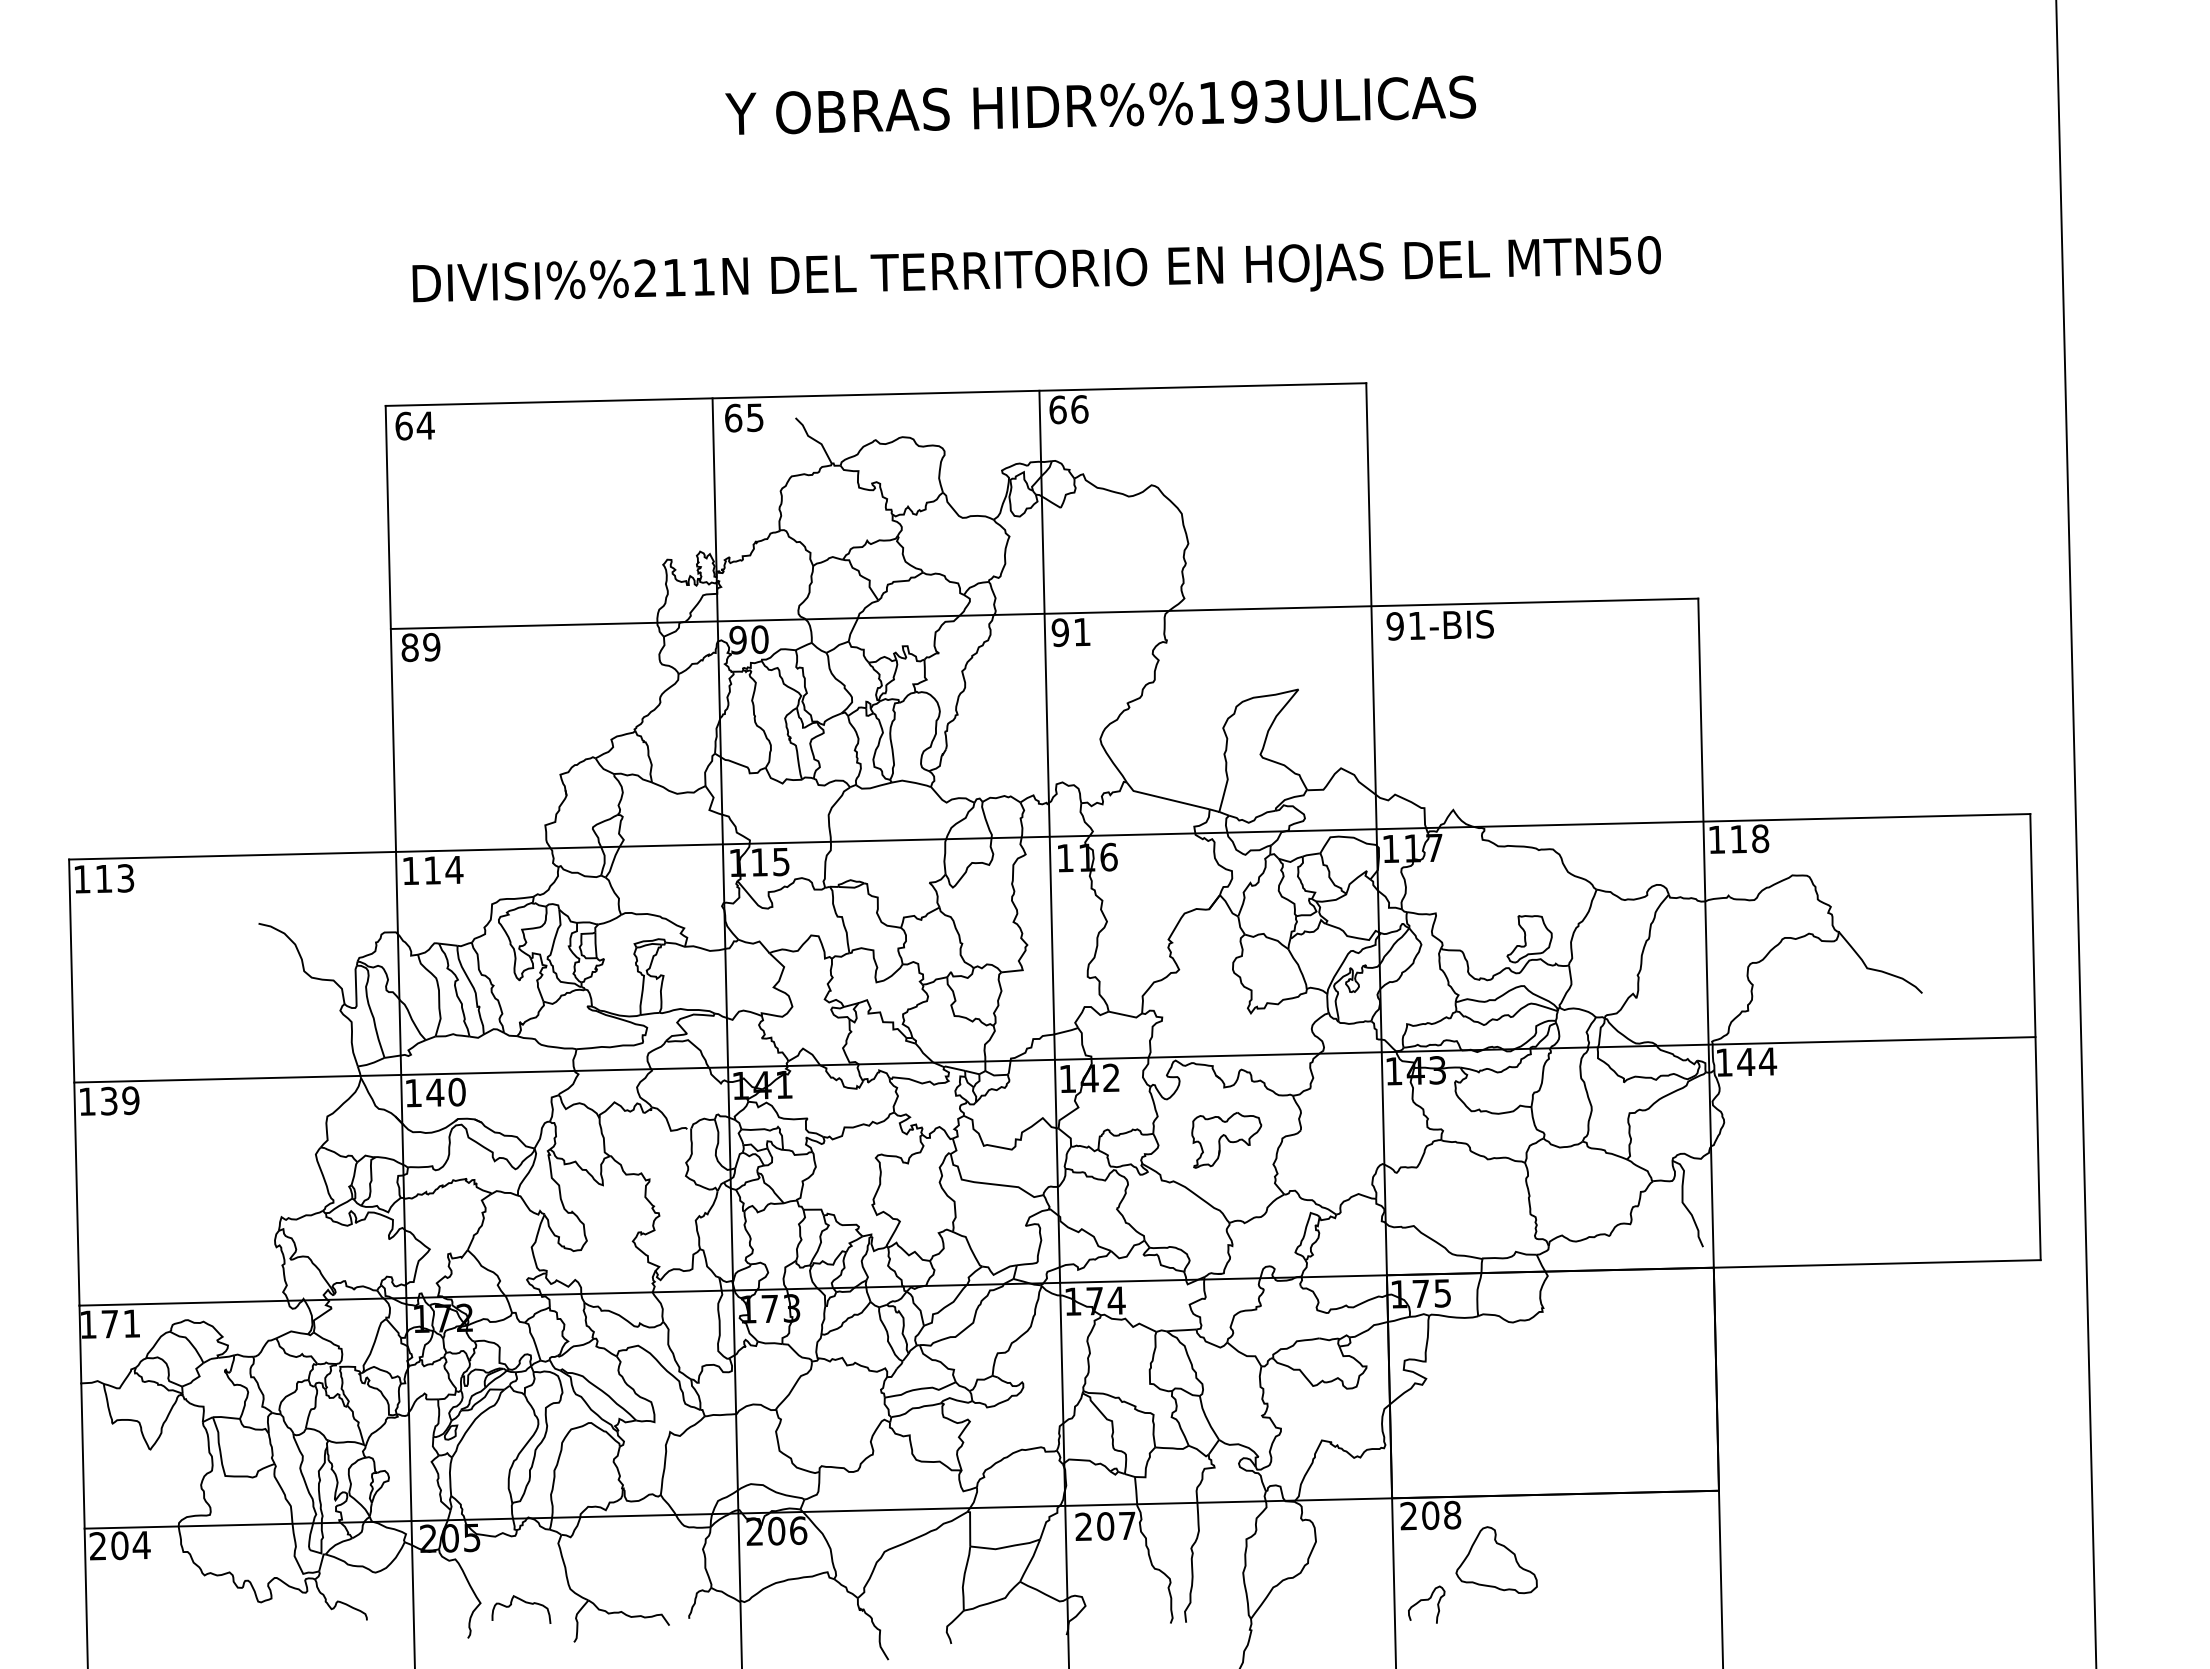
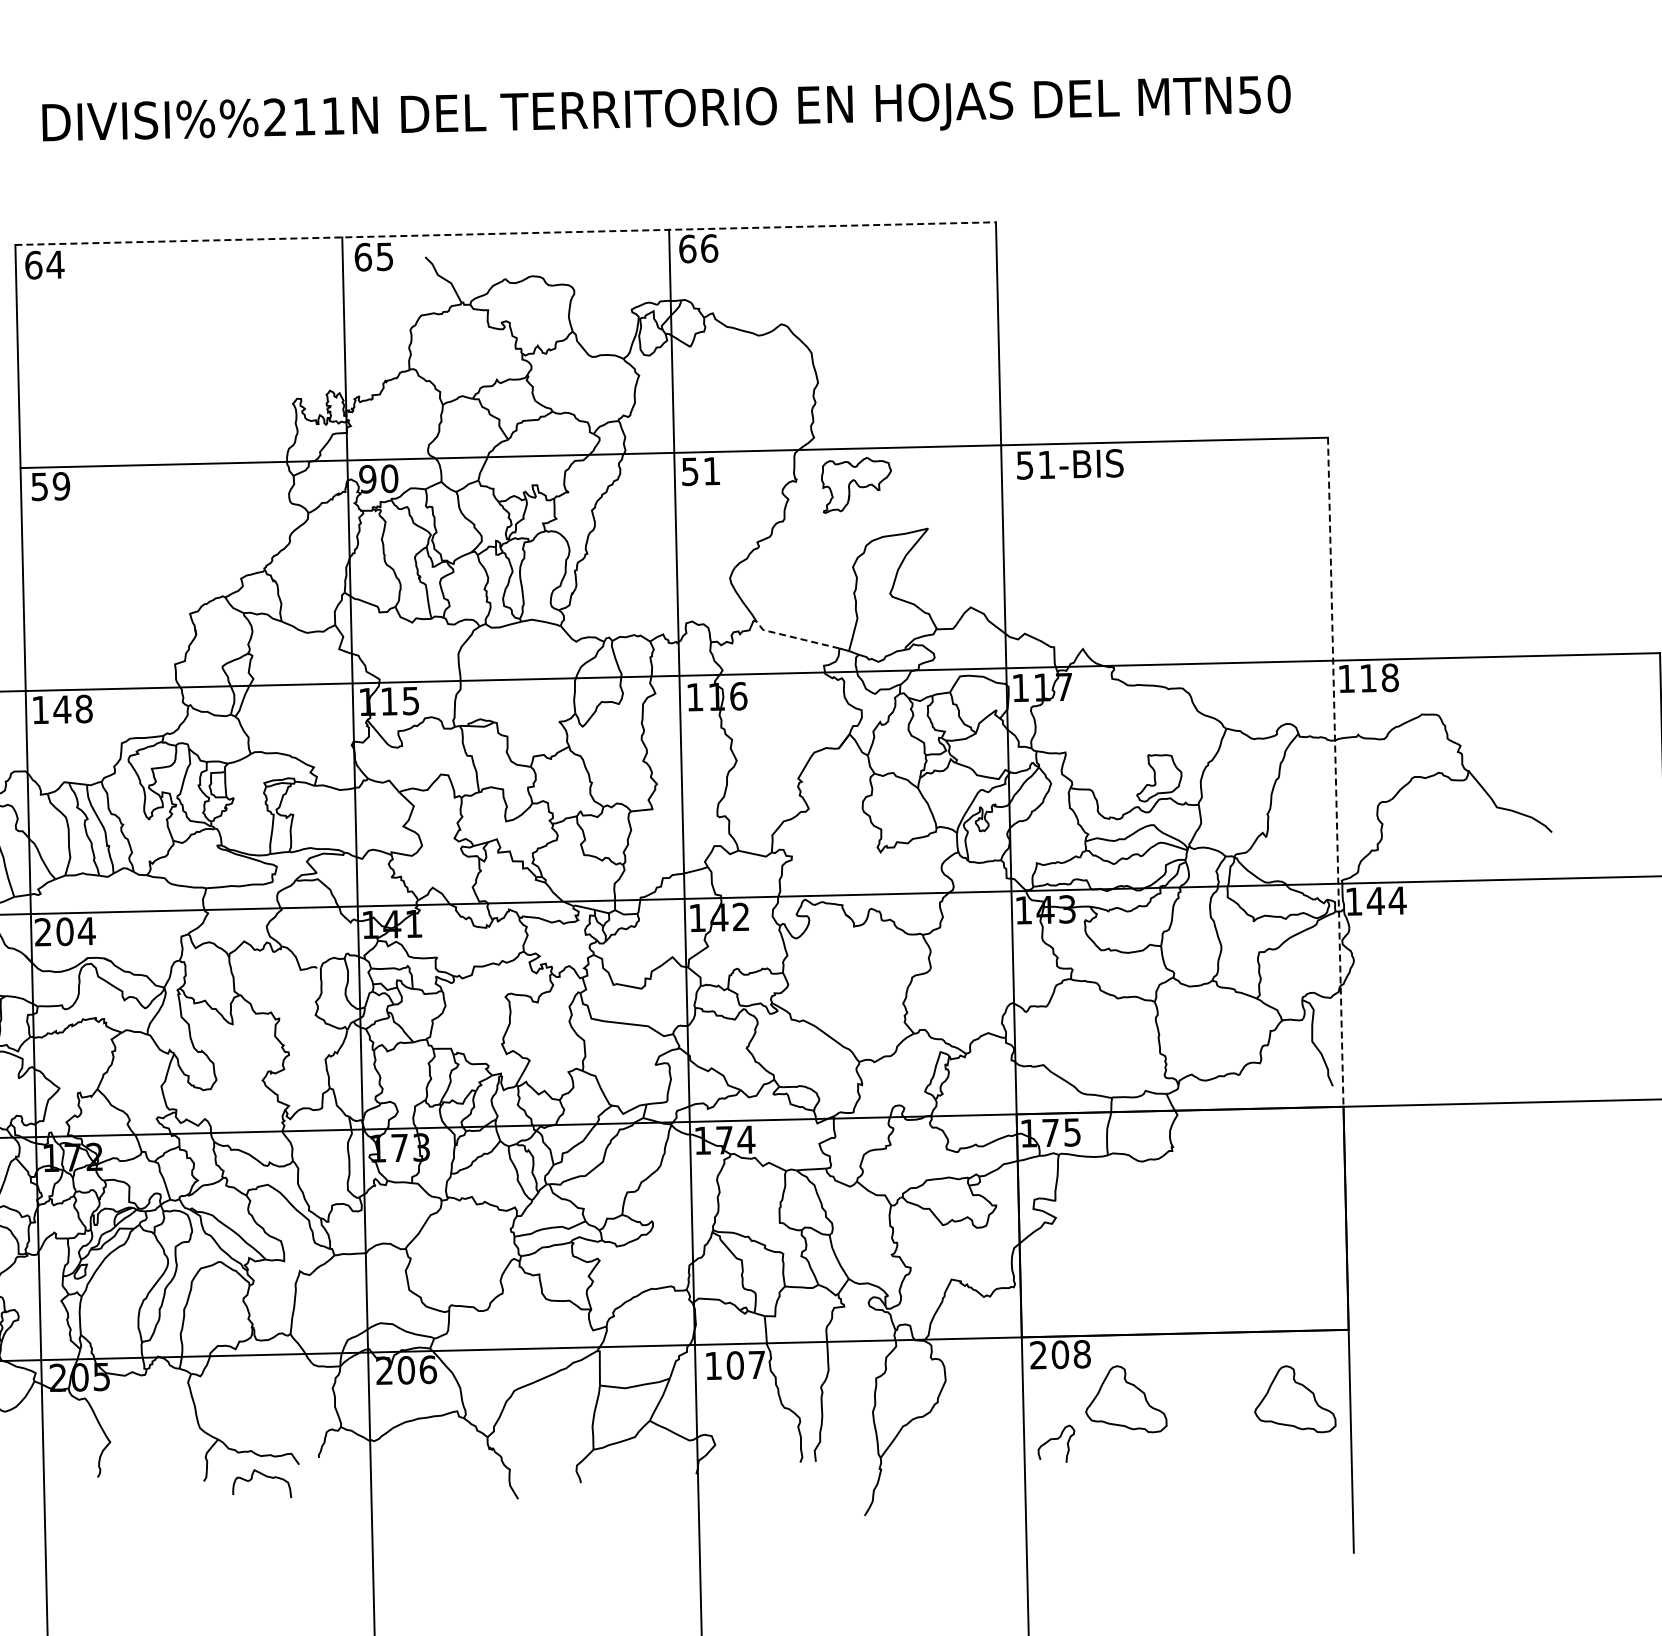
line: (876, 394) -> (506, 233), solid -> dashed
text: (1394, 626) -> (1024, 465), 91-BIS -> 51-BIS
text: (1059, 632) -> (689, 471), 91 -> 51
text: (409, 647) -> (39, 486), 89 -> 59
line: (1165, 798) -> (795, 637), solid -> dashed
text: (443, 869) -> (73, 708), 114 -> 148
line: (1706, 933) -> (1336, 772), solid -> dashed
text: (435, 1092) -> (65, 931), 140 -> 204
part: (1226, 1140) -> (856, 485), moved
text: (1083, 1526) -> (713, 1365), 207 -> 107
part: (1665, 1560) -> (1295, 1399), added
curve: (525, 1603) -> (266, 1477), moved

